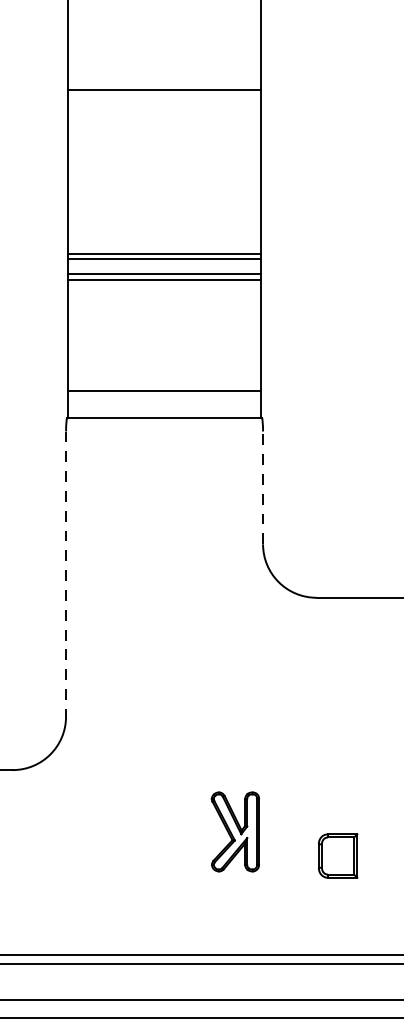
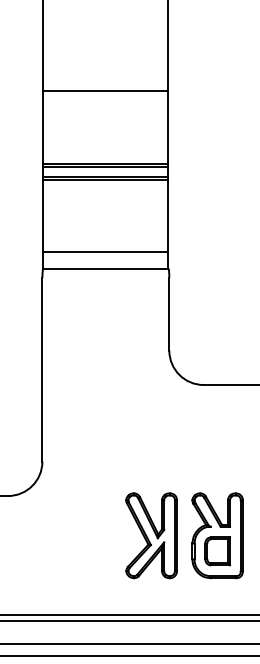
line: (163, 89) -> (105, 90), moved
line: (263, 486) -> (169, 313), dashed -> solid
line: (66, 573) -> (42, 369), dashed -> solid
part: (235, 831) -> (151, 535), size x1.67
part: (337, 831) -> (217, 535), added

